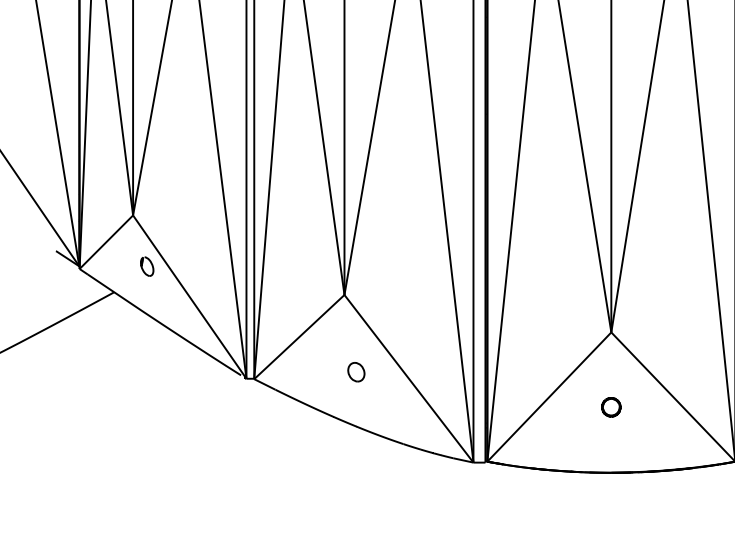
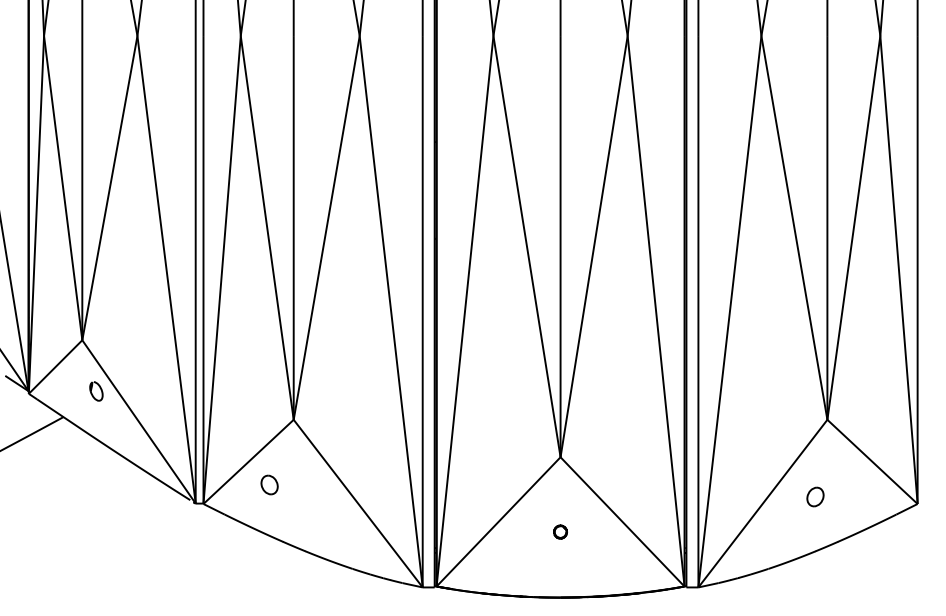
part: (356, 371) -> (269, 484), moved
part: (611, 406) -> (560, 531), size x0.7

